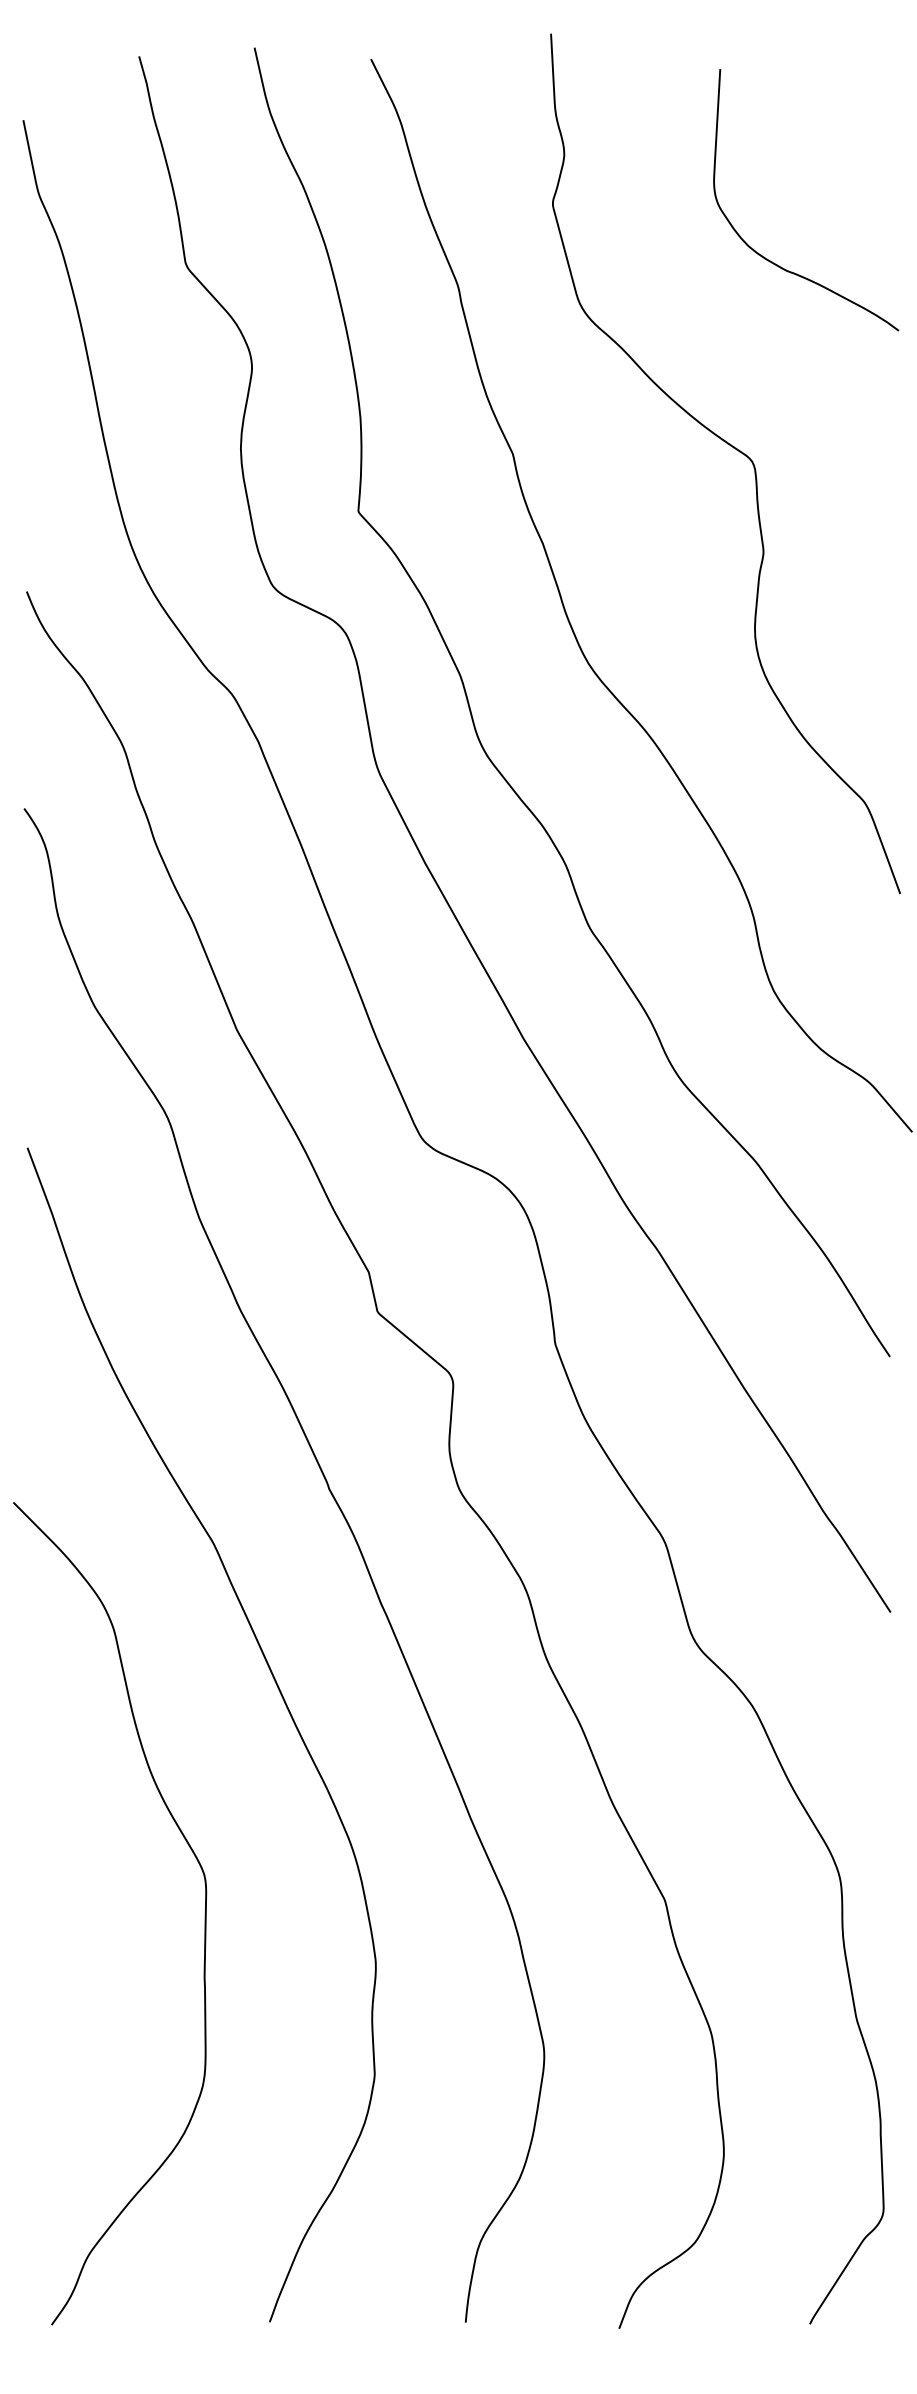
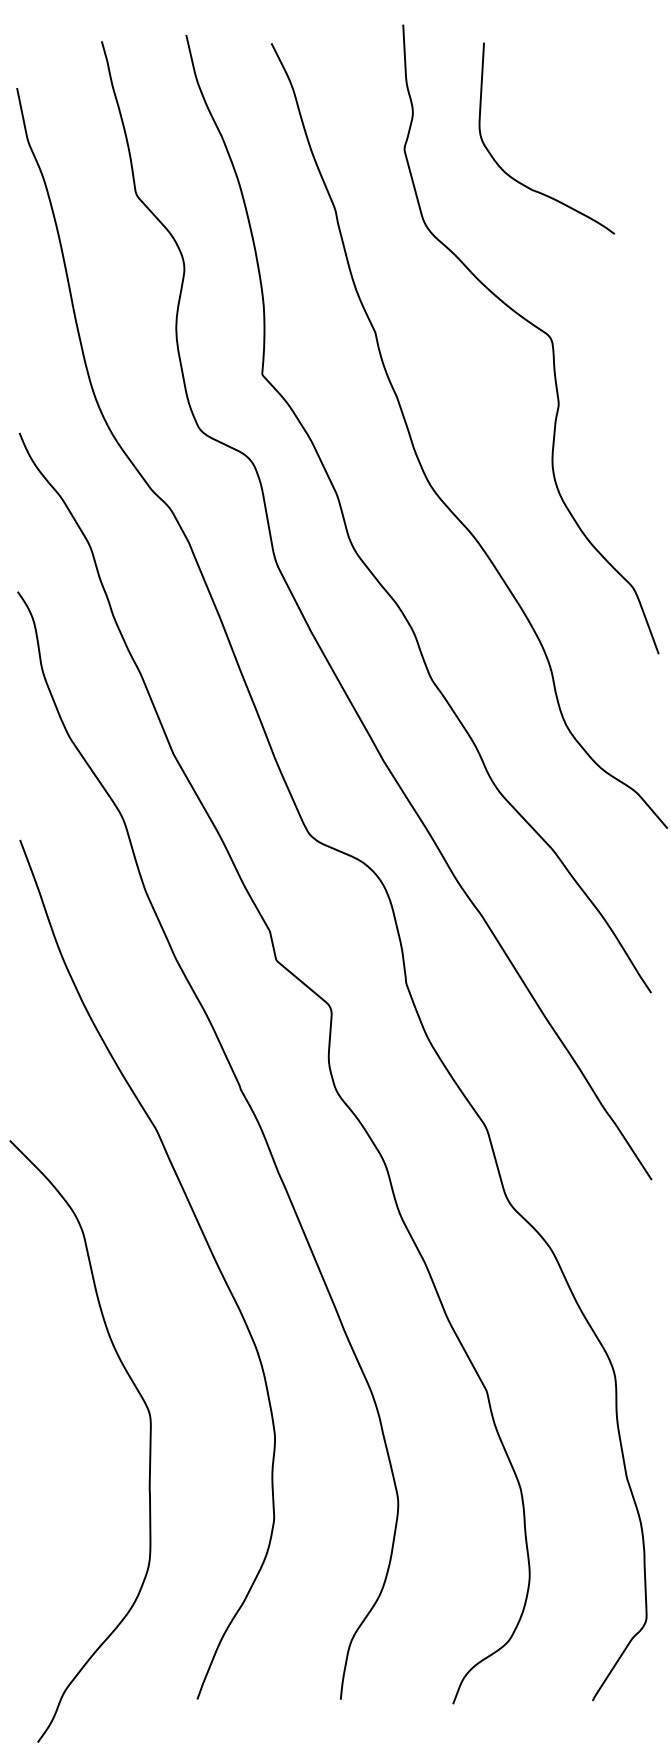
curve: (771, 260) -> (521, 182), moved
curve: (204, 1913) -> (149, 1441), moved

